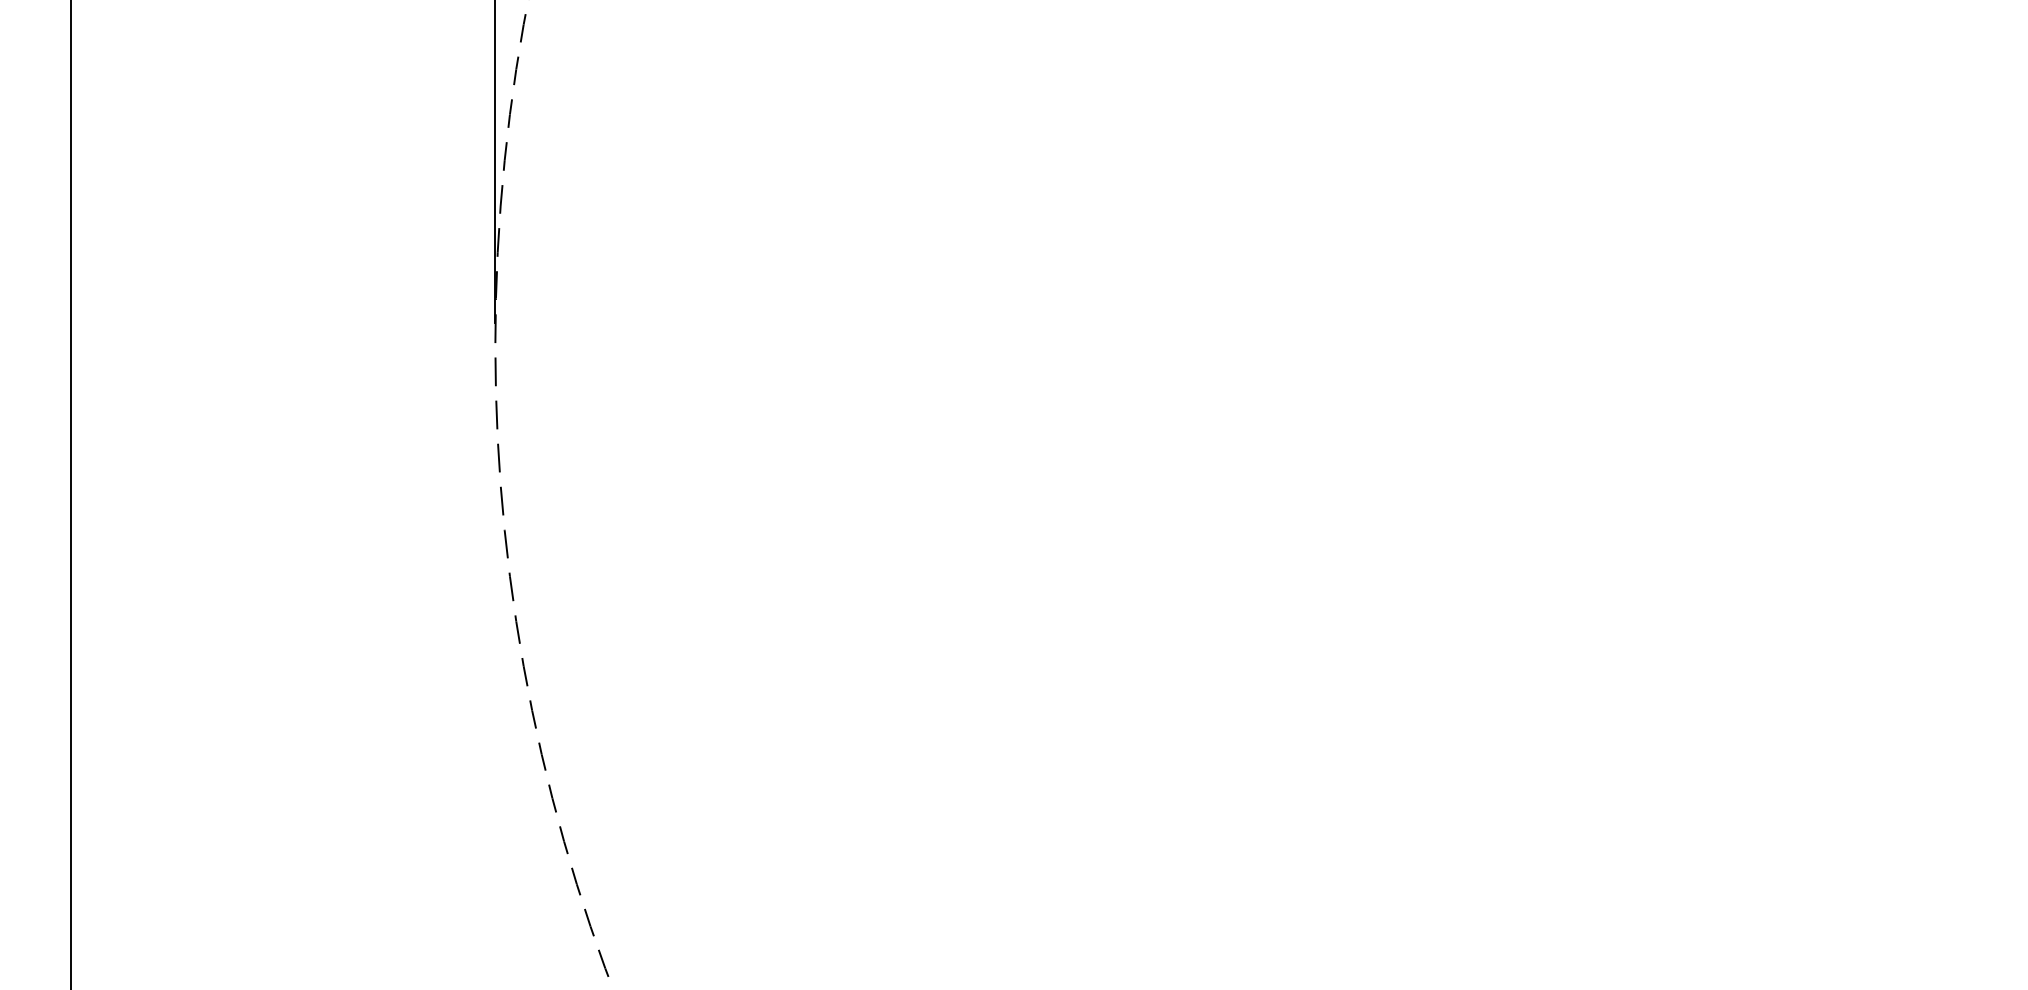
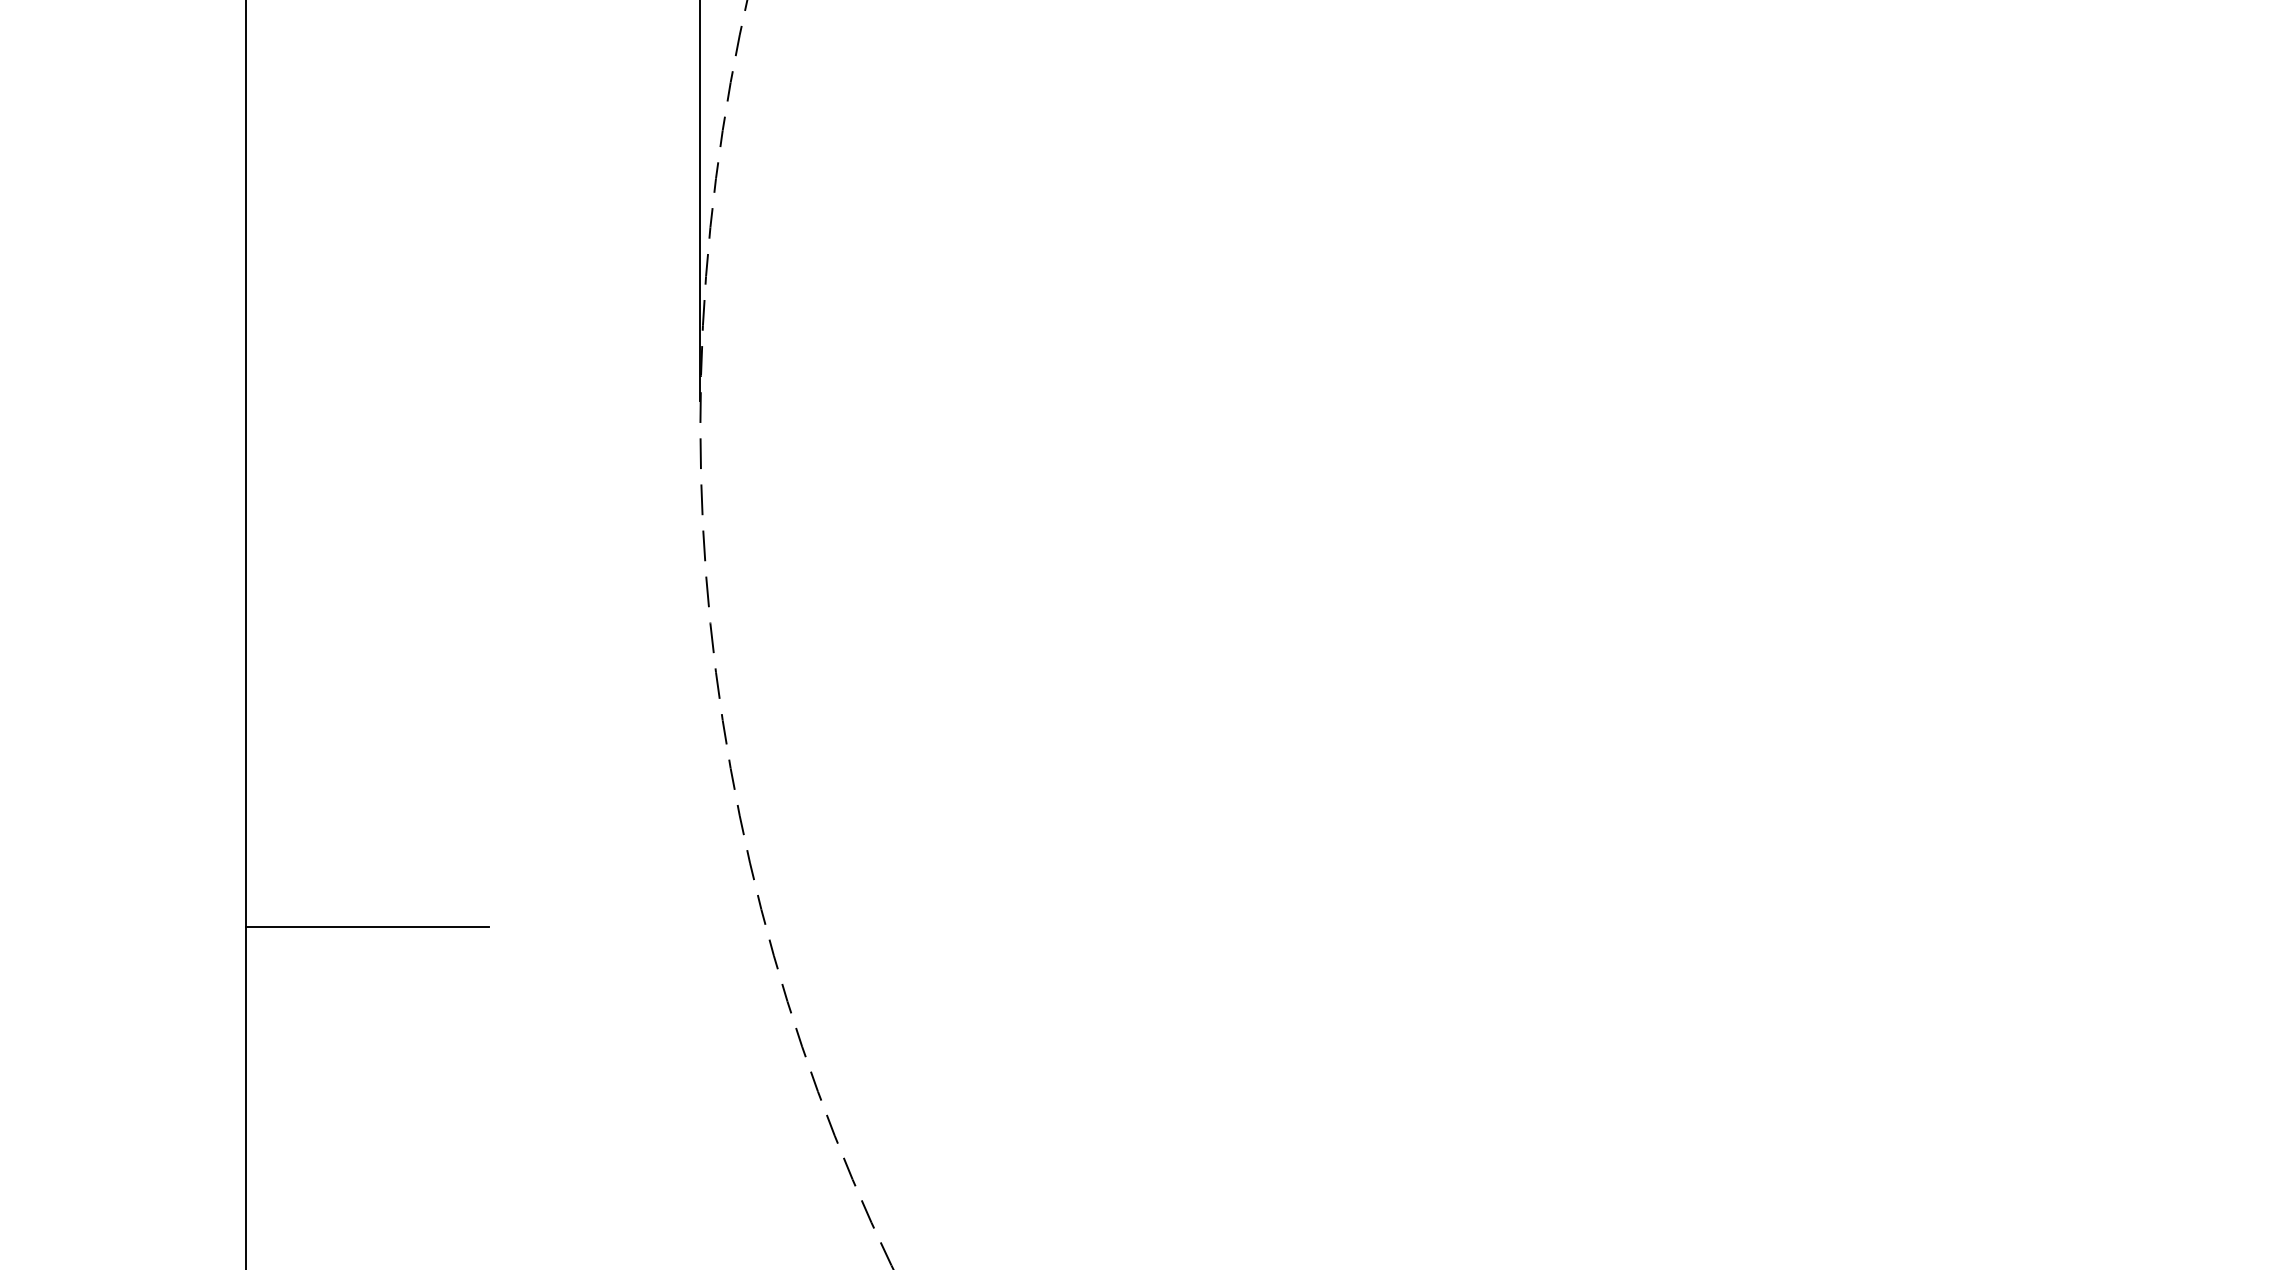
line: (183, 815) -> (367, 927), added

